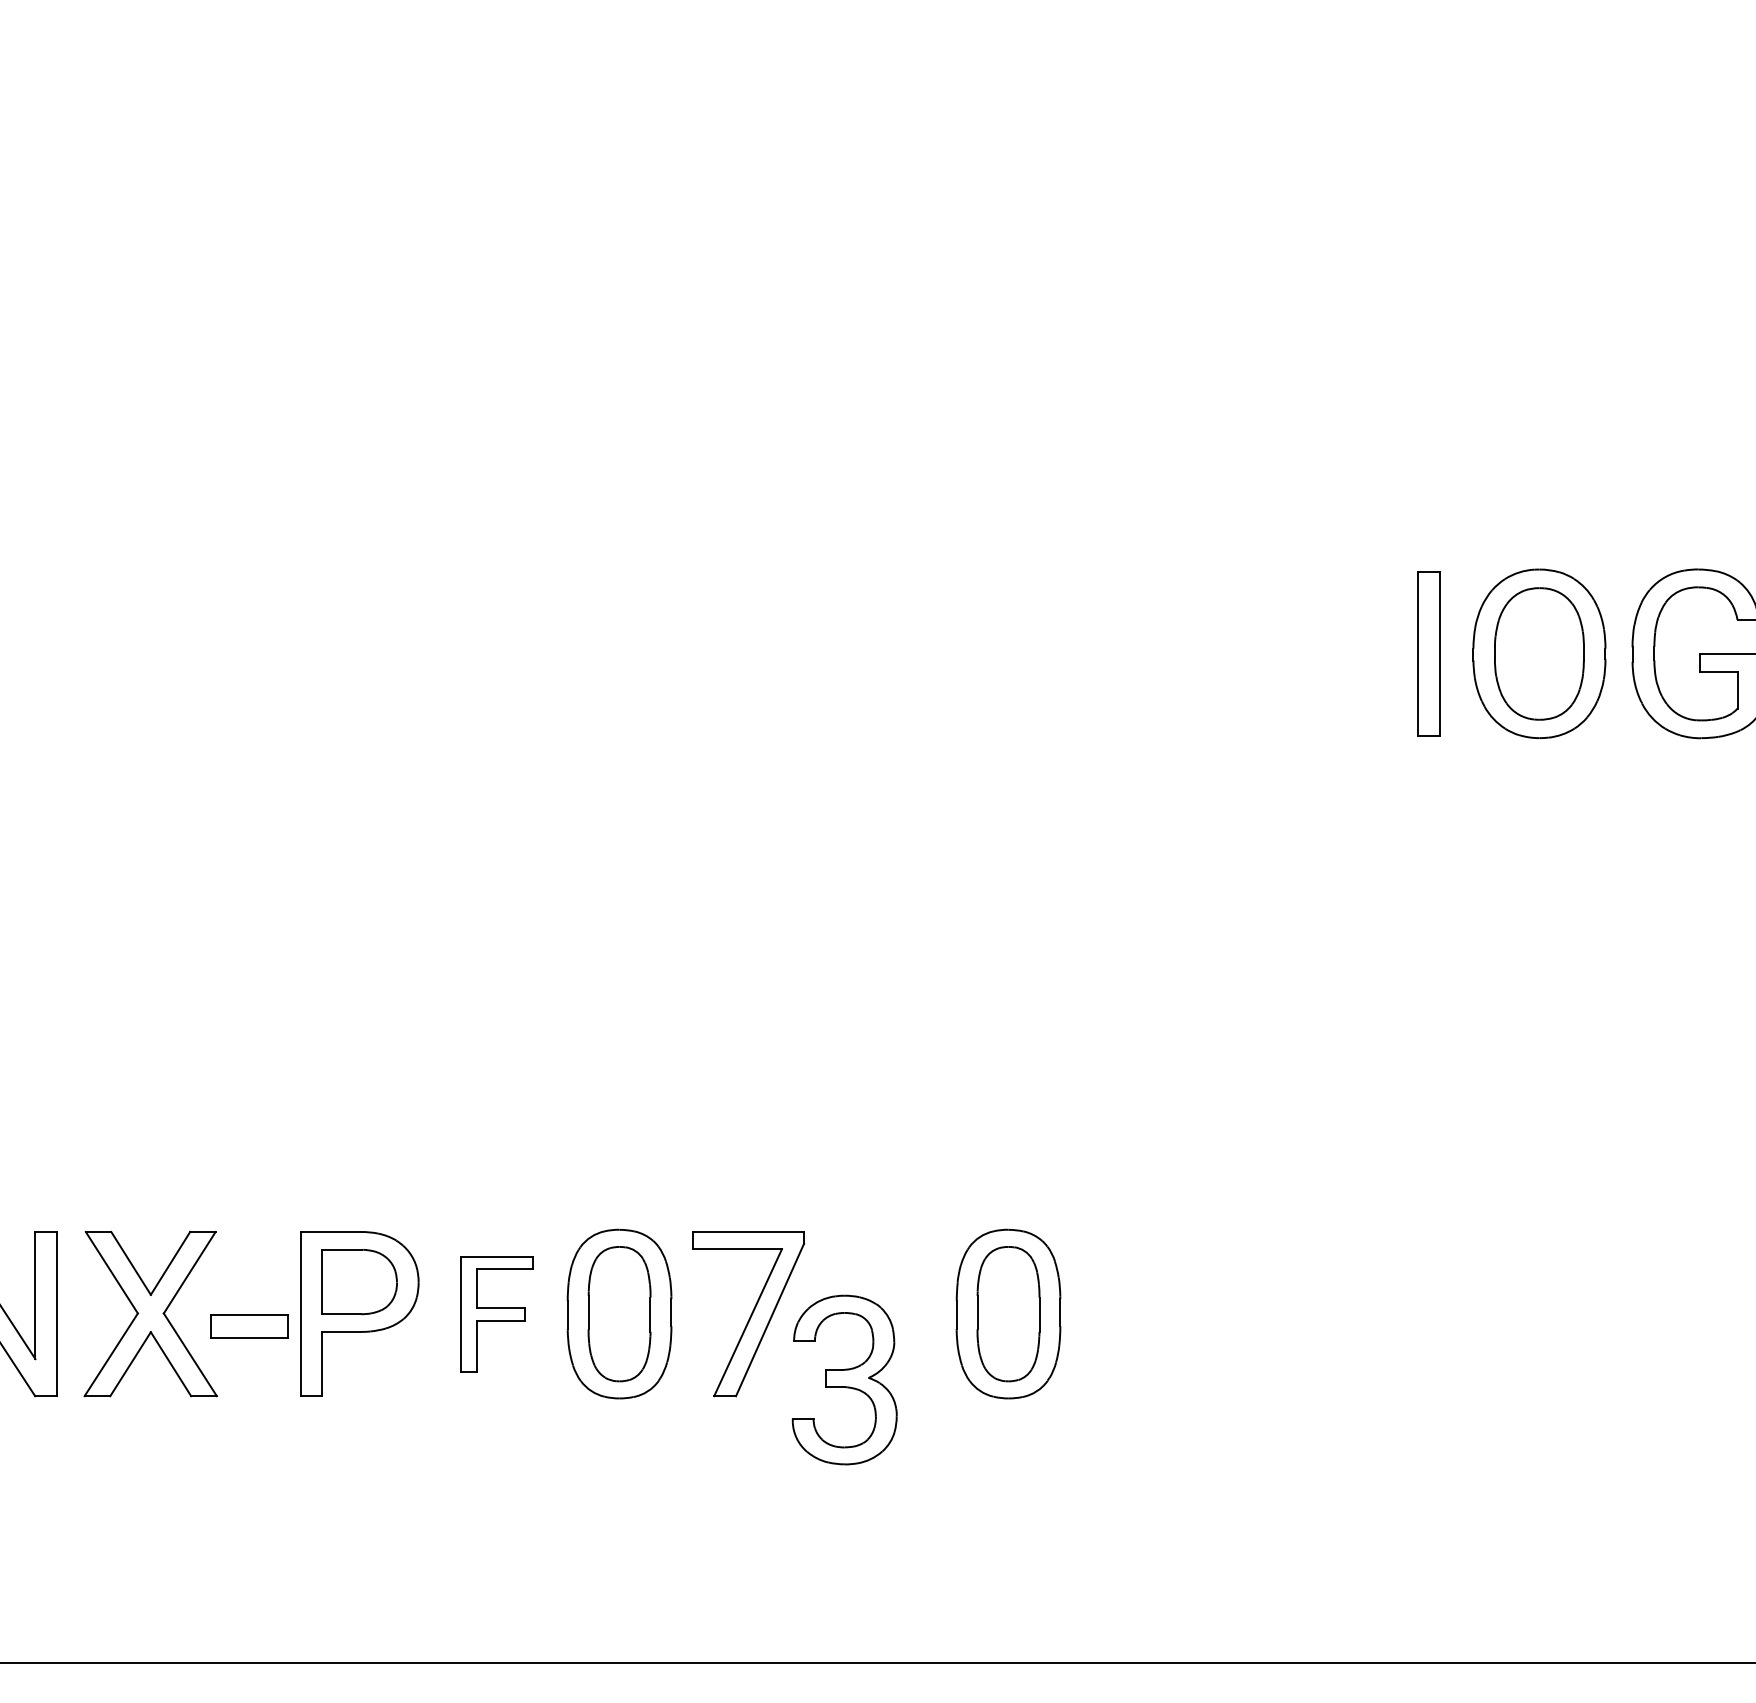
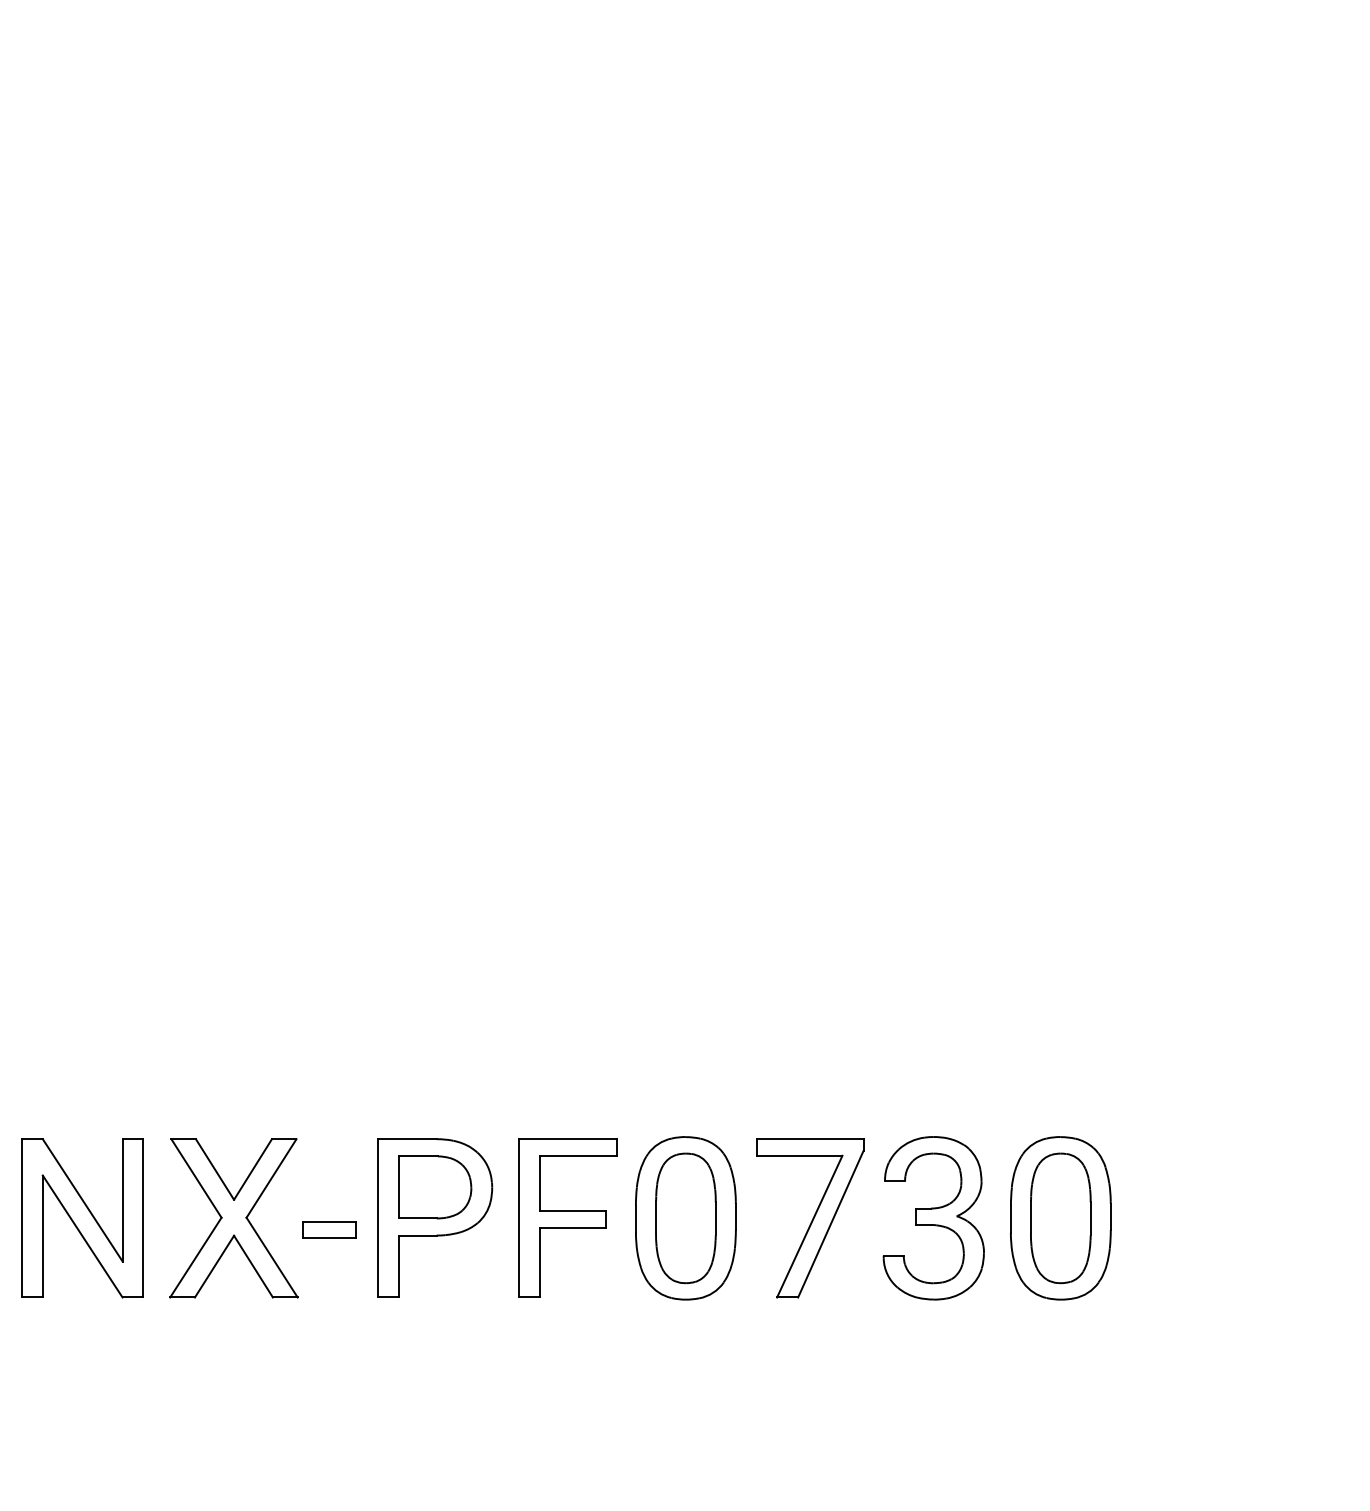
part: (496, 1313) -> (567, 1217), size x1.43
part: (249, 1326) -> (329, 1230), size x0.71
part: (844, 1379) -> (933, 1217), moved

